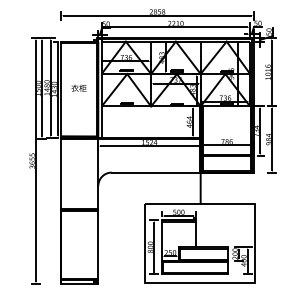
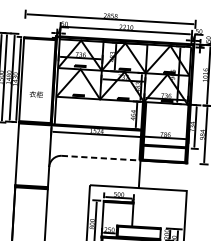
text: (78, 87) -> (35, 93), moved
line: (156, 172) -> (101, 158), solid -> dashed

